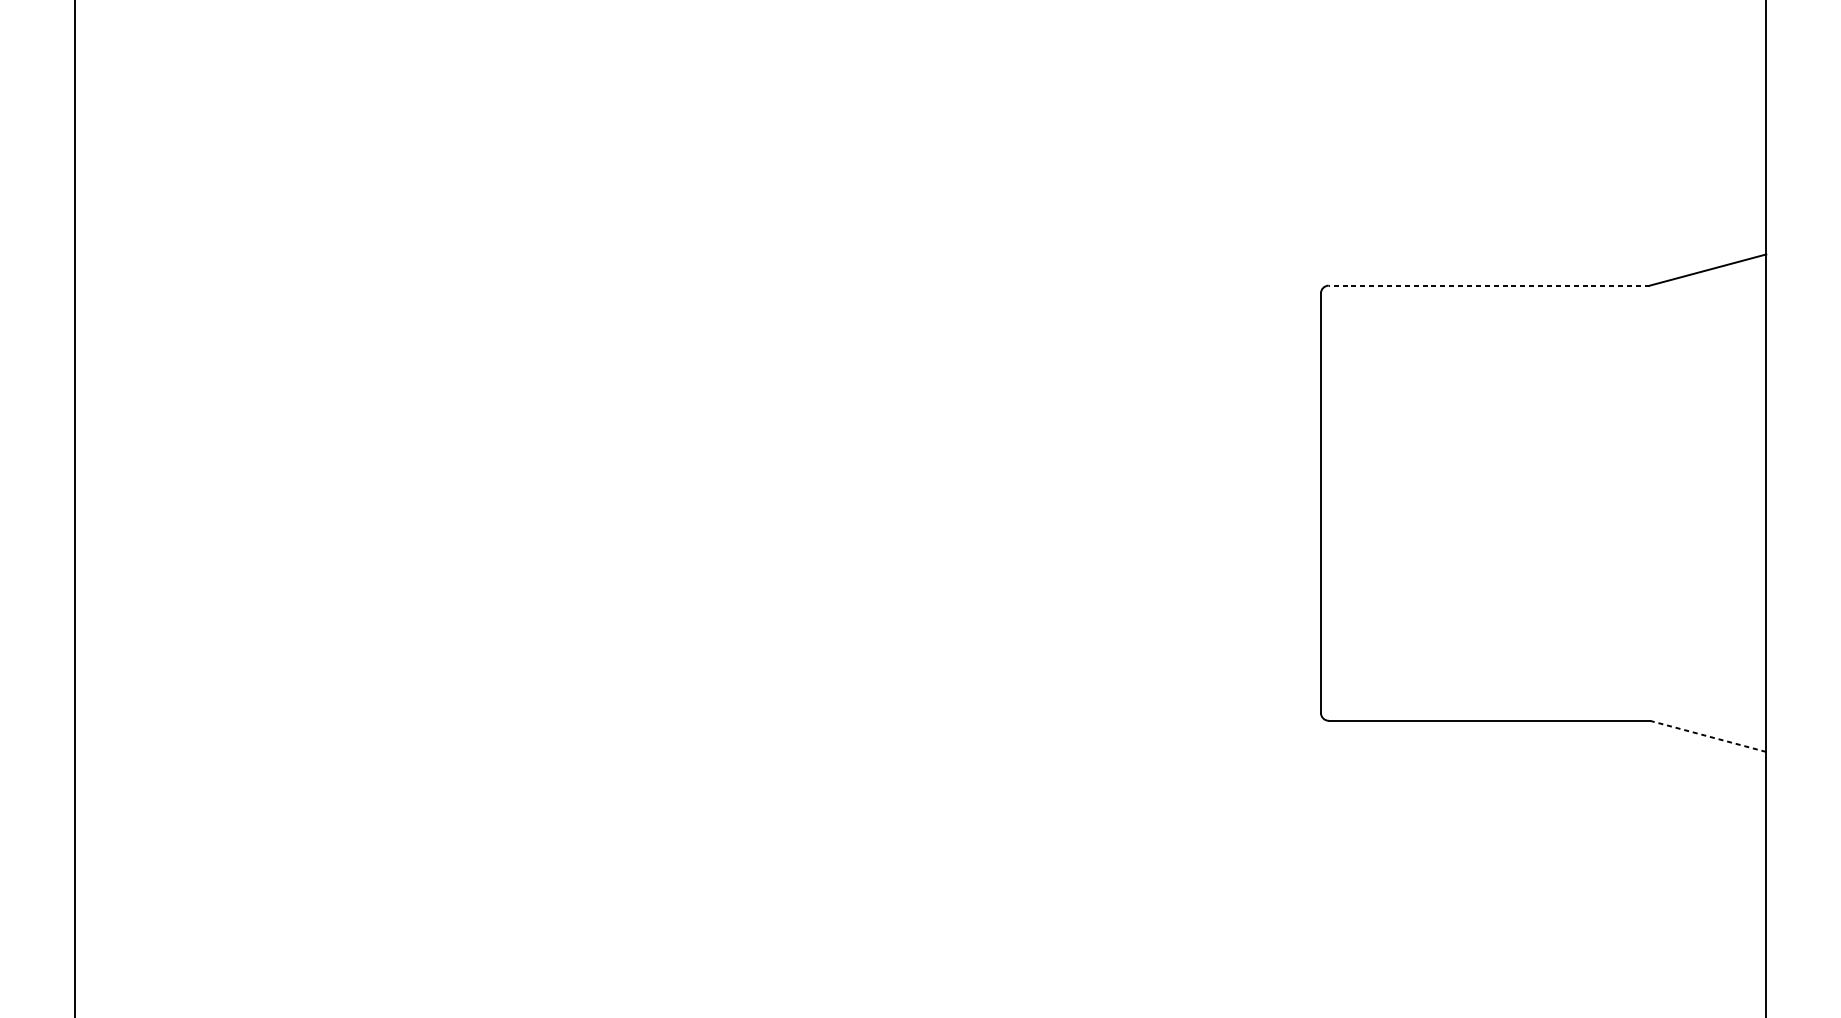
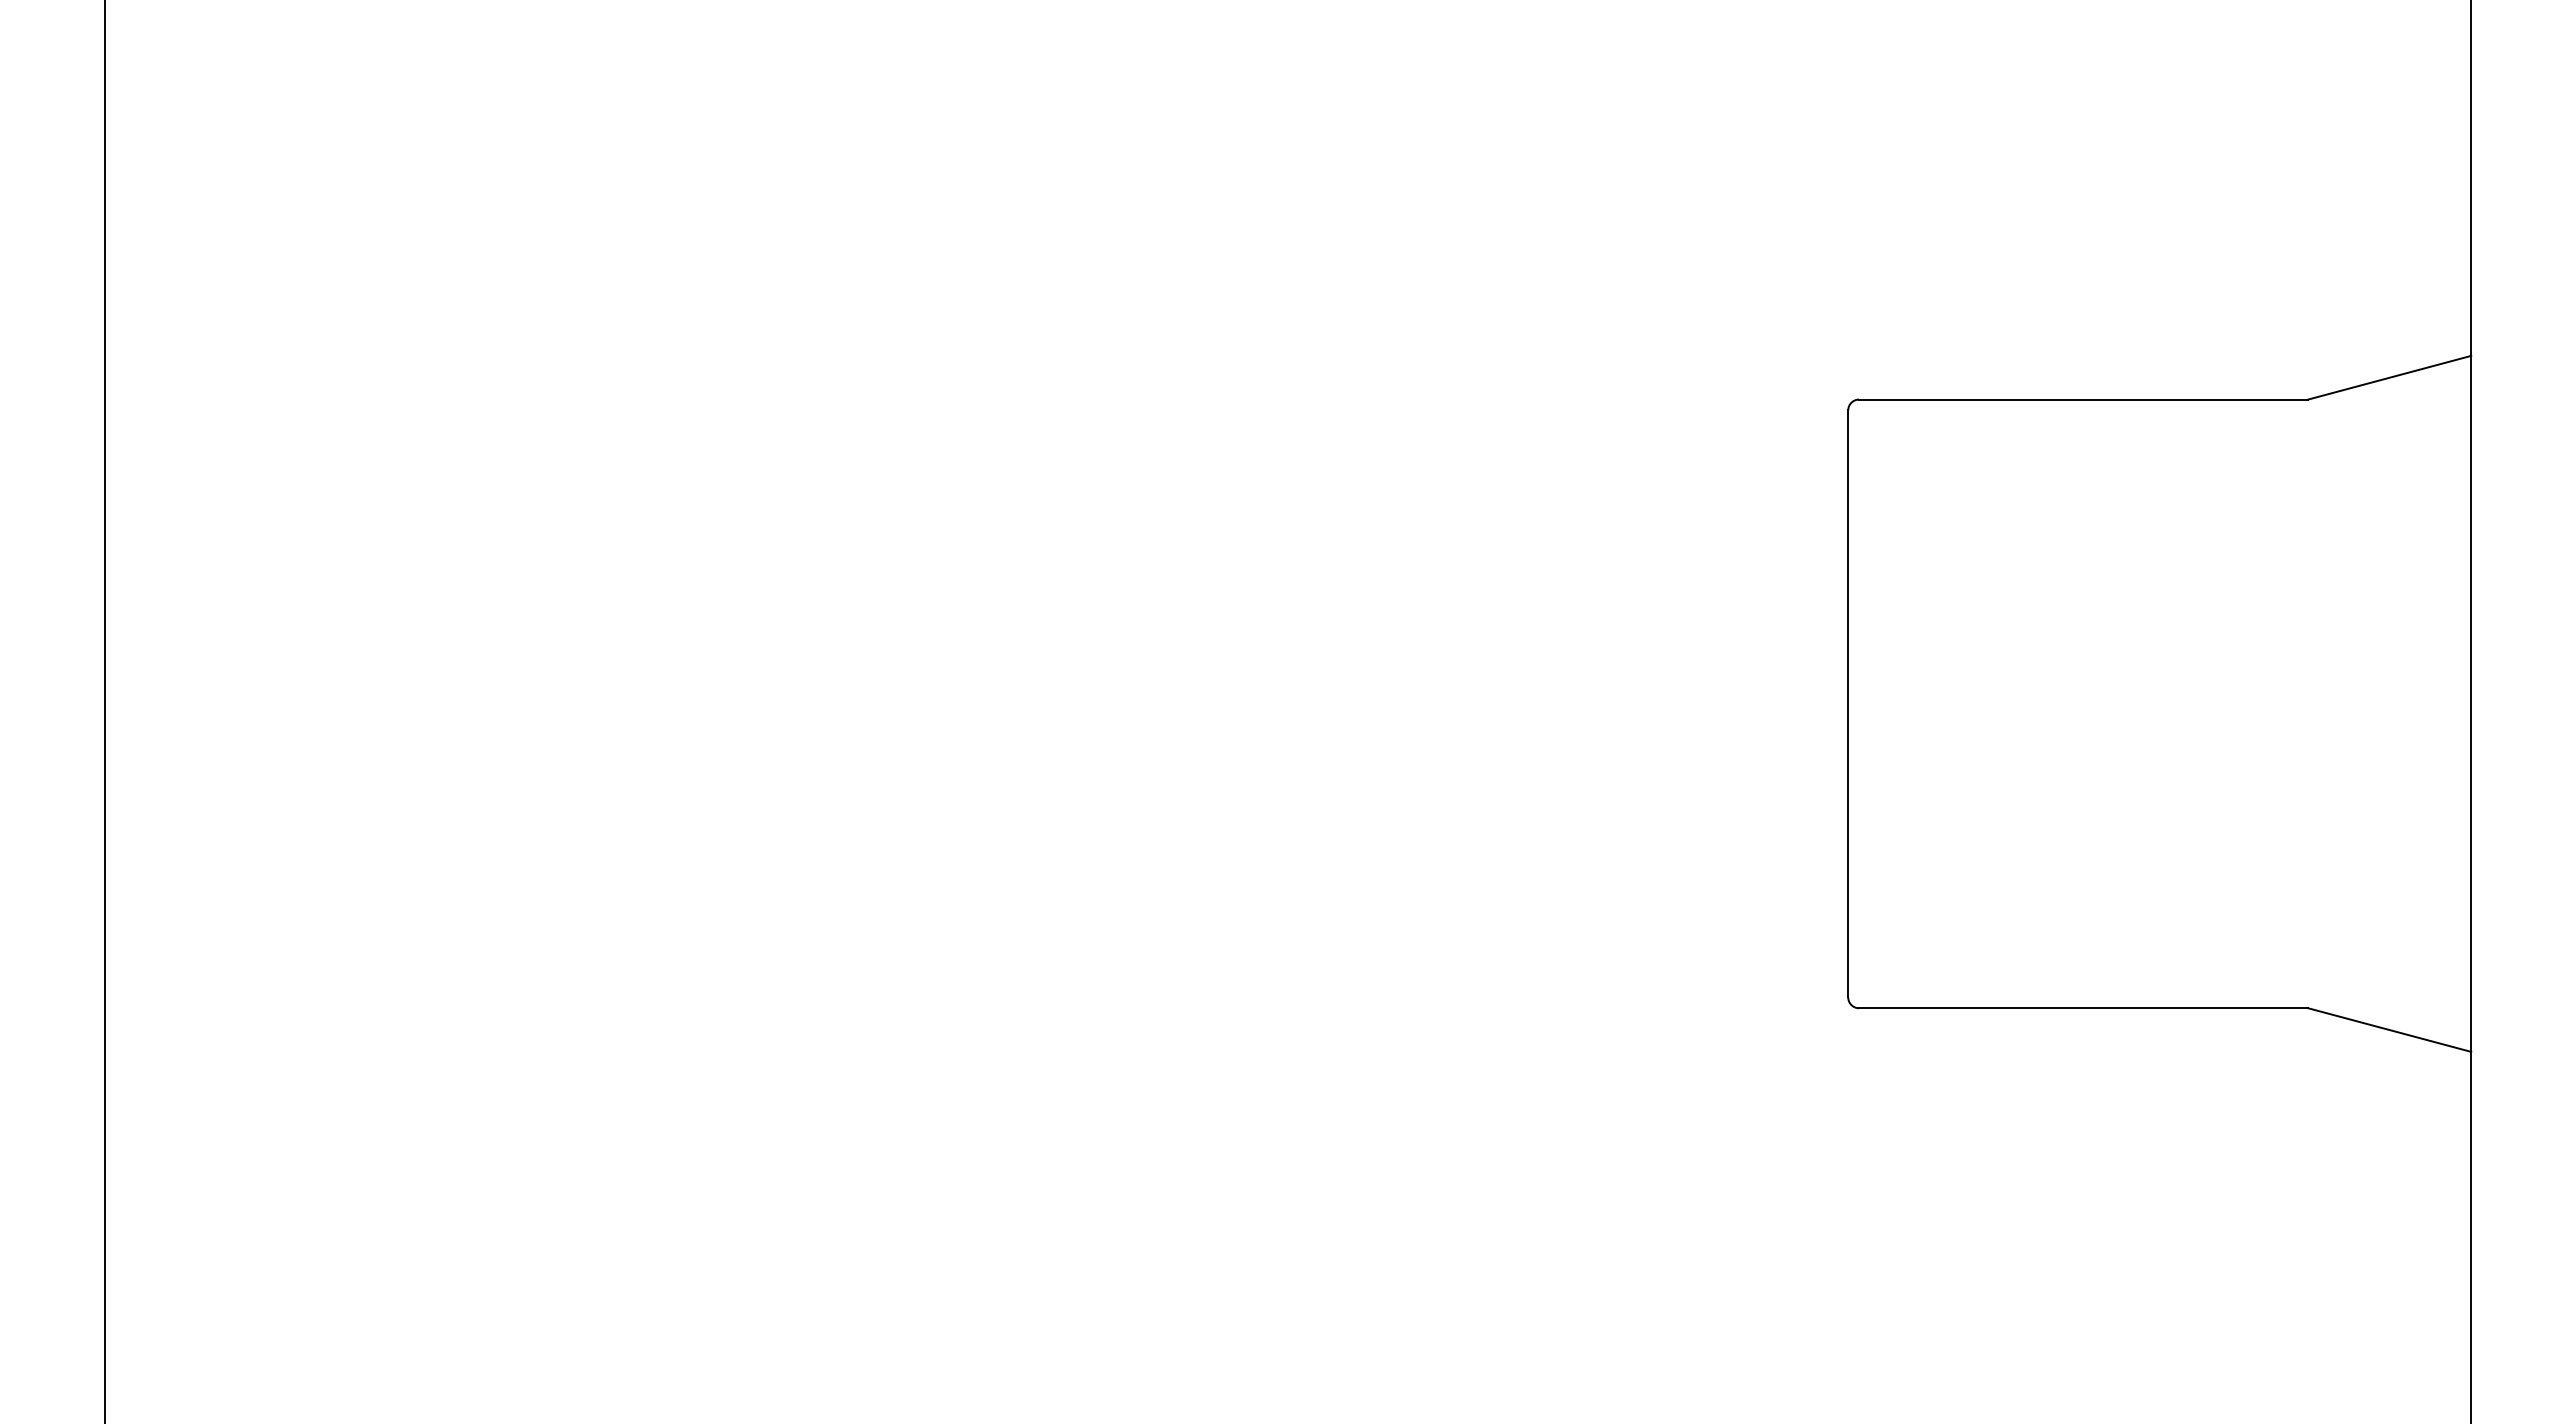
line: (1489, 285) -> (2083, 399), dashed -> solid
line: (1707, 735) -> (2389, 1029), dashed -> solid

